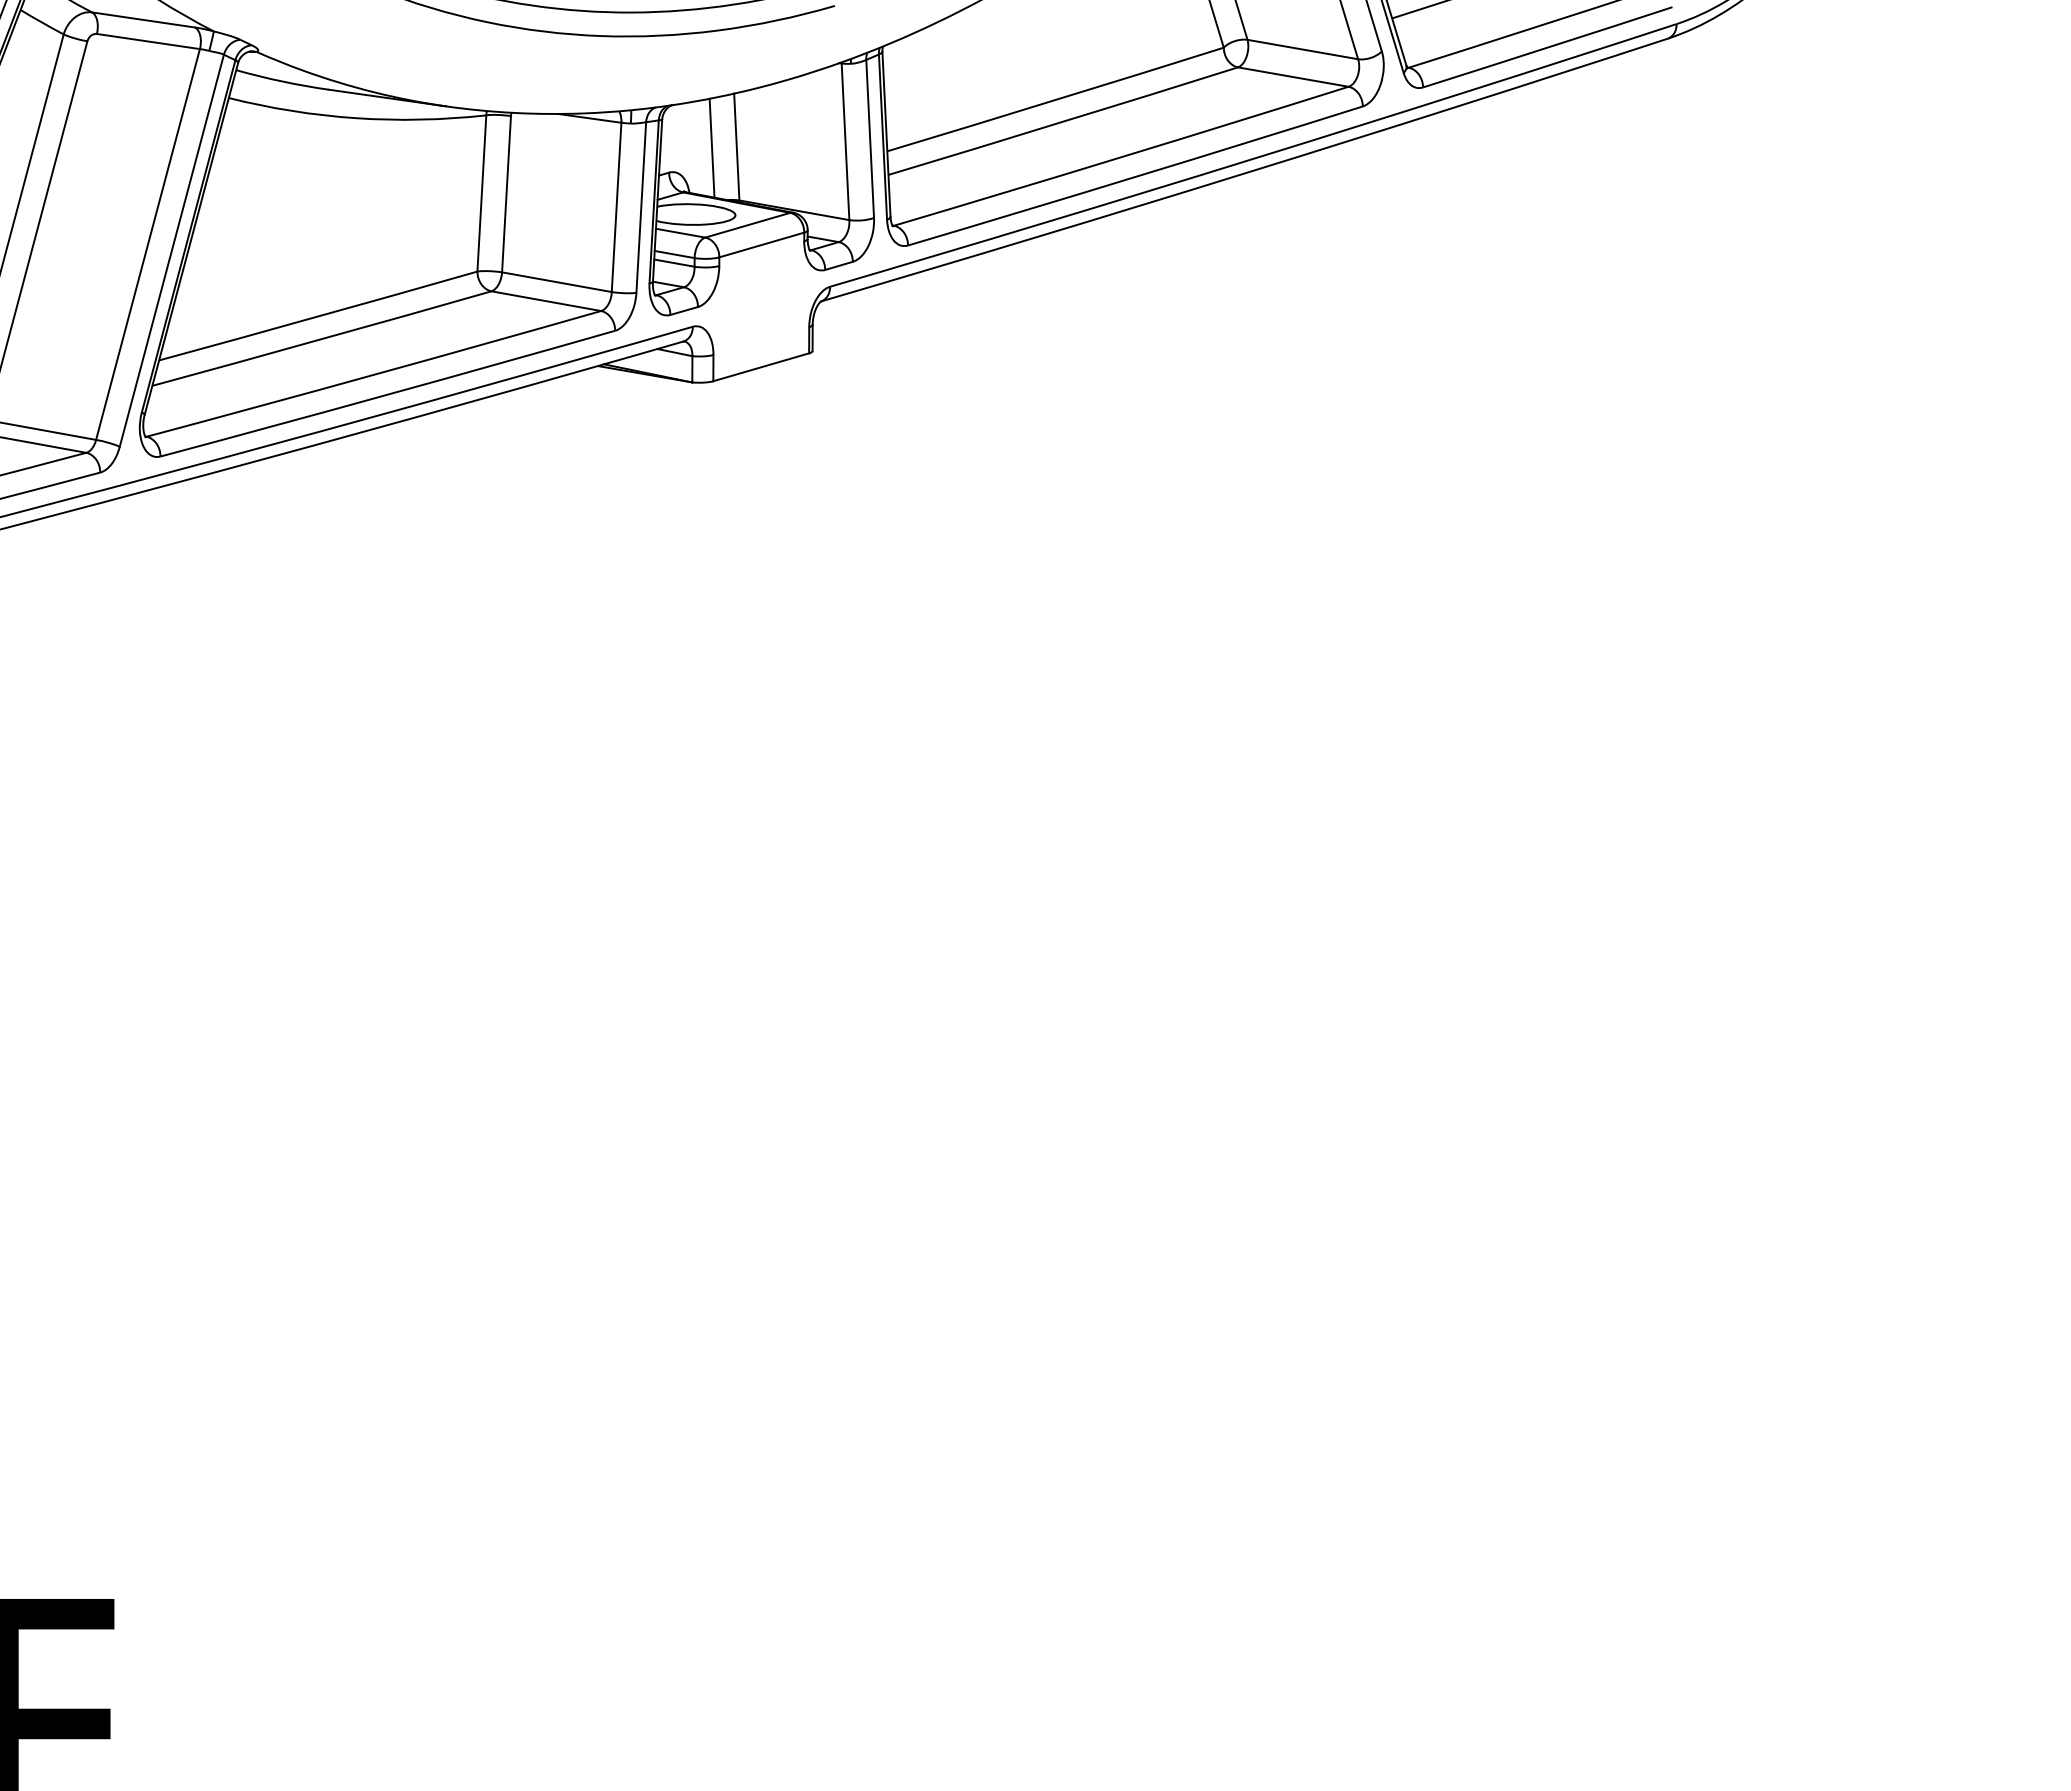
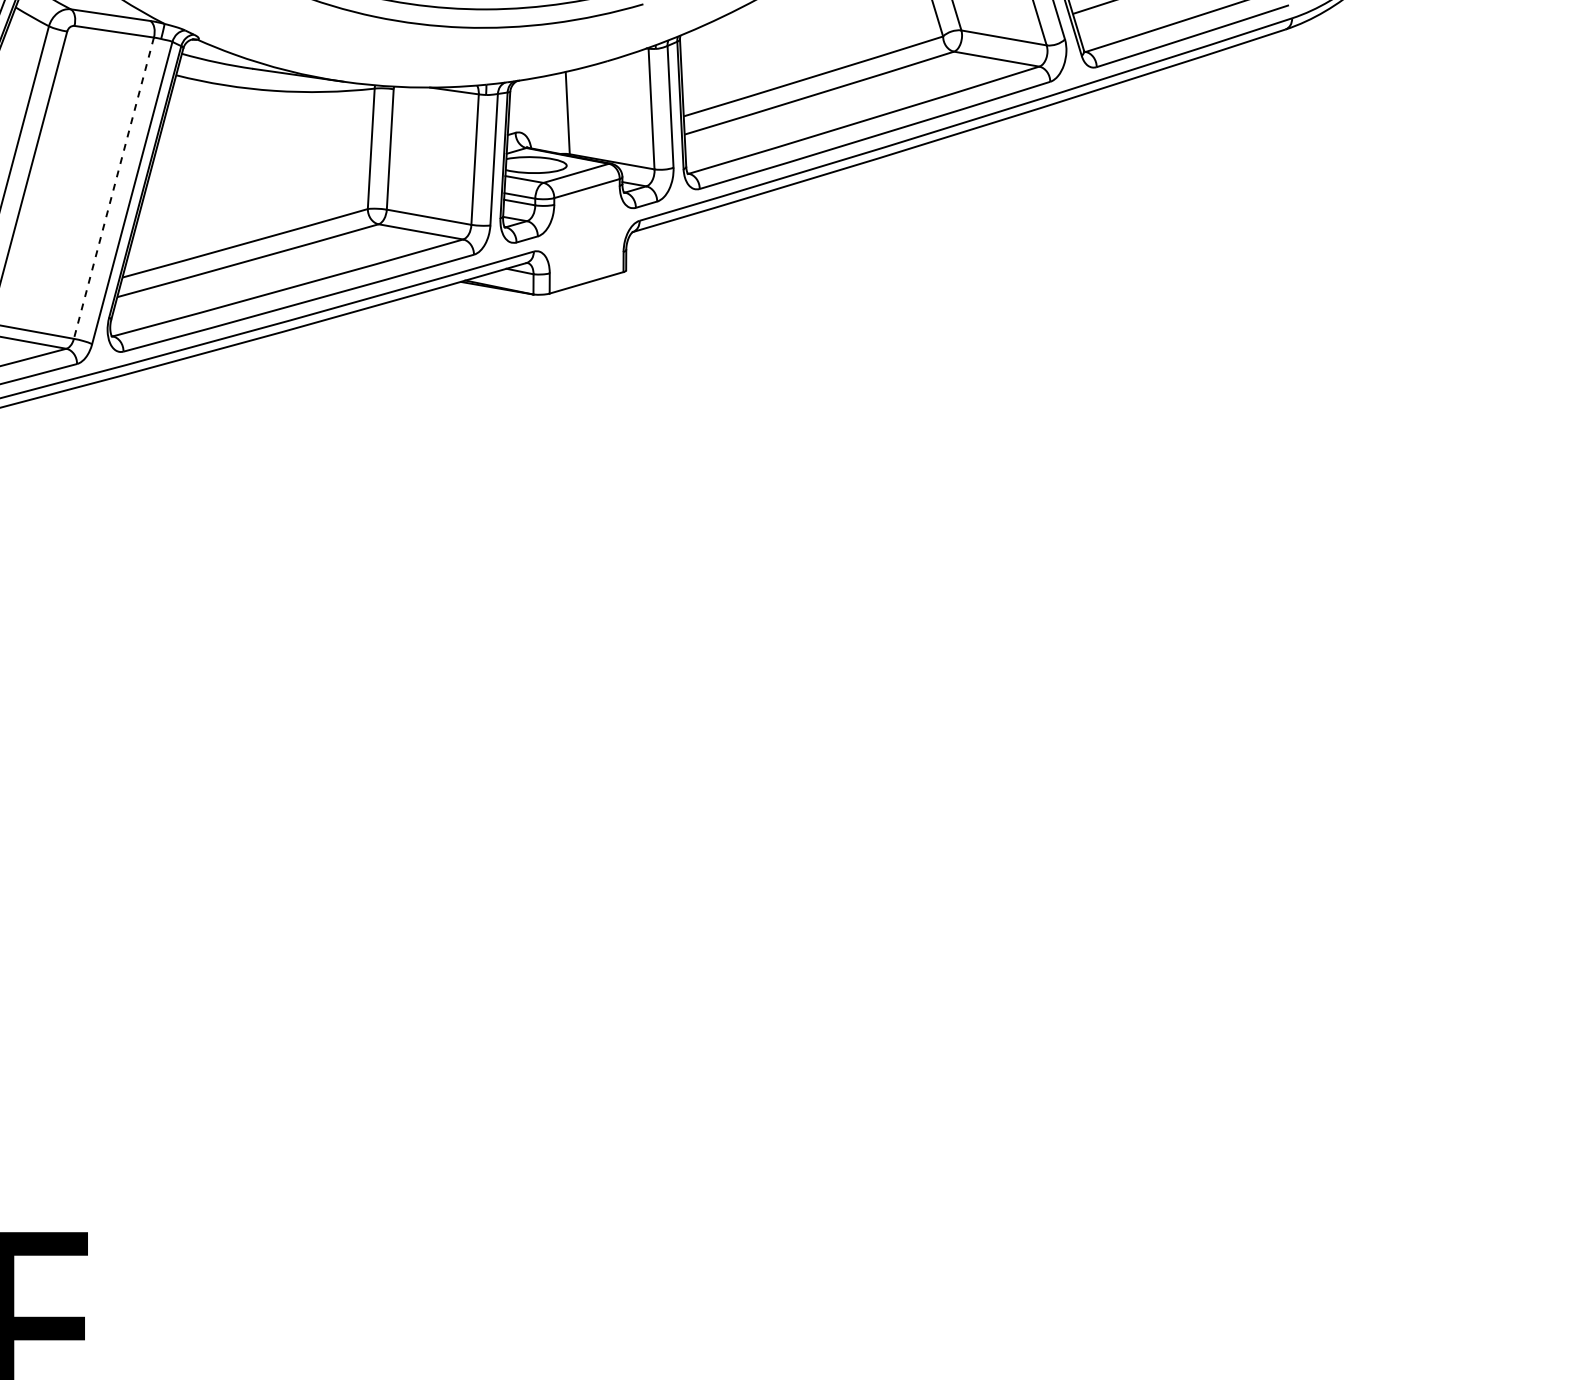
line: (711, 147) -> (548, 113), removed
line: (147, 244) -> (113, 188), solid -> dashed

